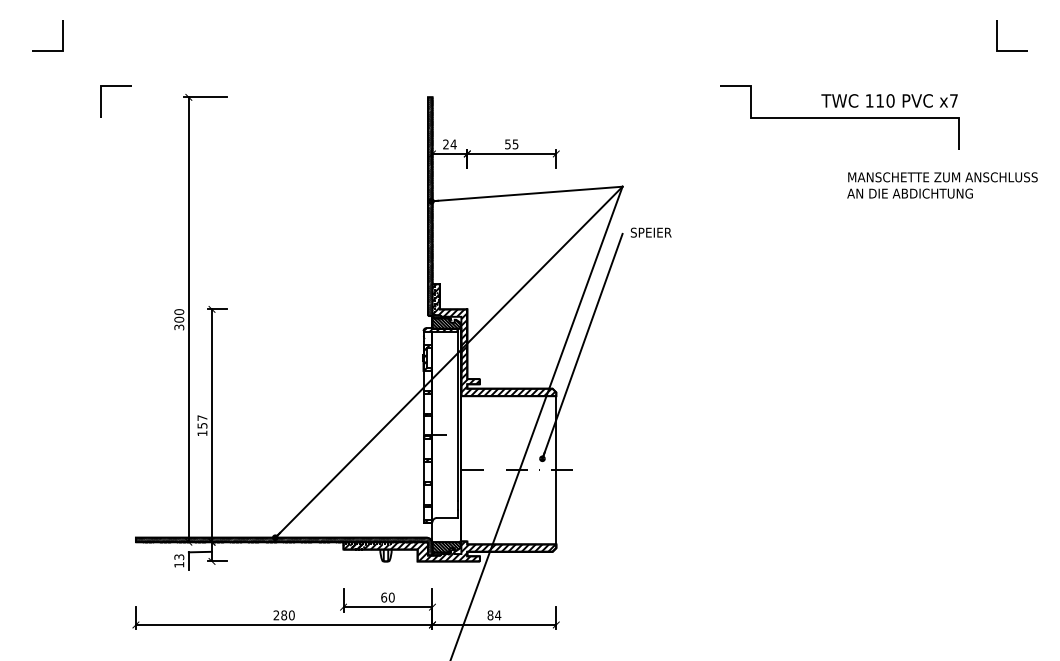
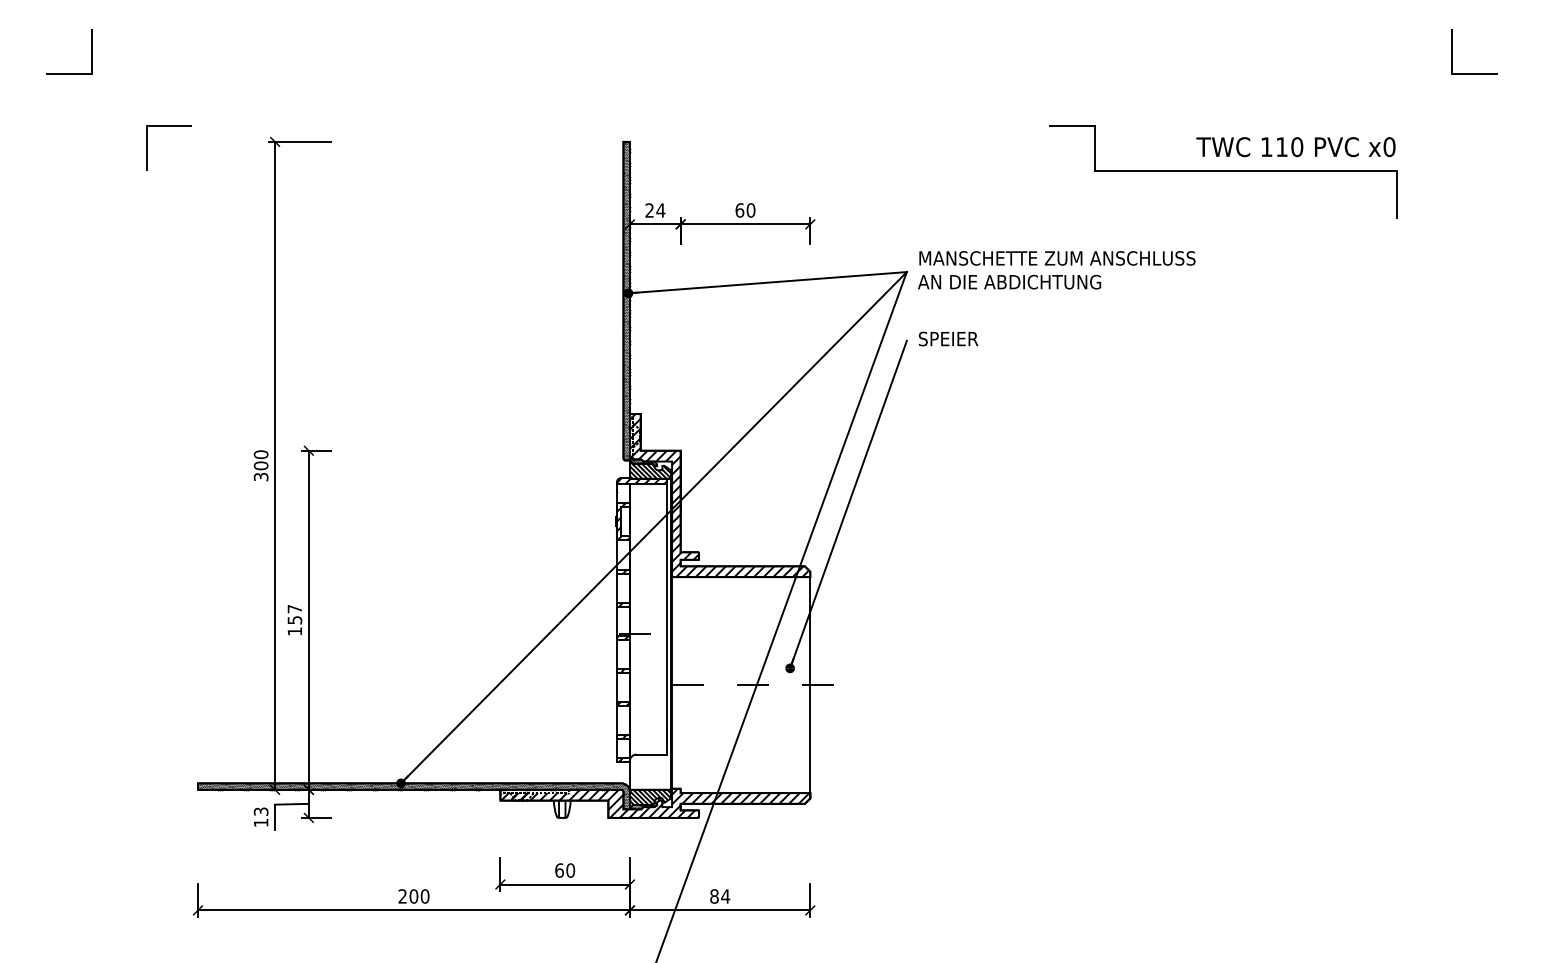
text: (953, 100) -> (1388, 146), x7 -> x0
text: (511, 144) -> (745, 210), 55 -> 60
text: (942, 185) -> (1056, 270), moved
text: (284, 615) -> (414, 896), 280 -> 200

